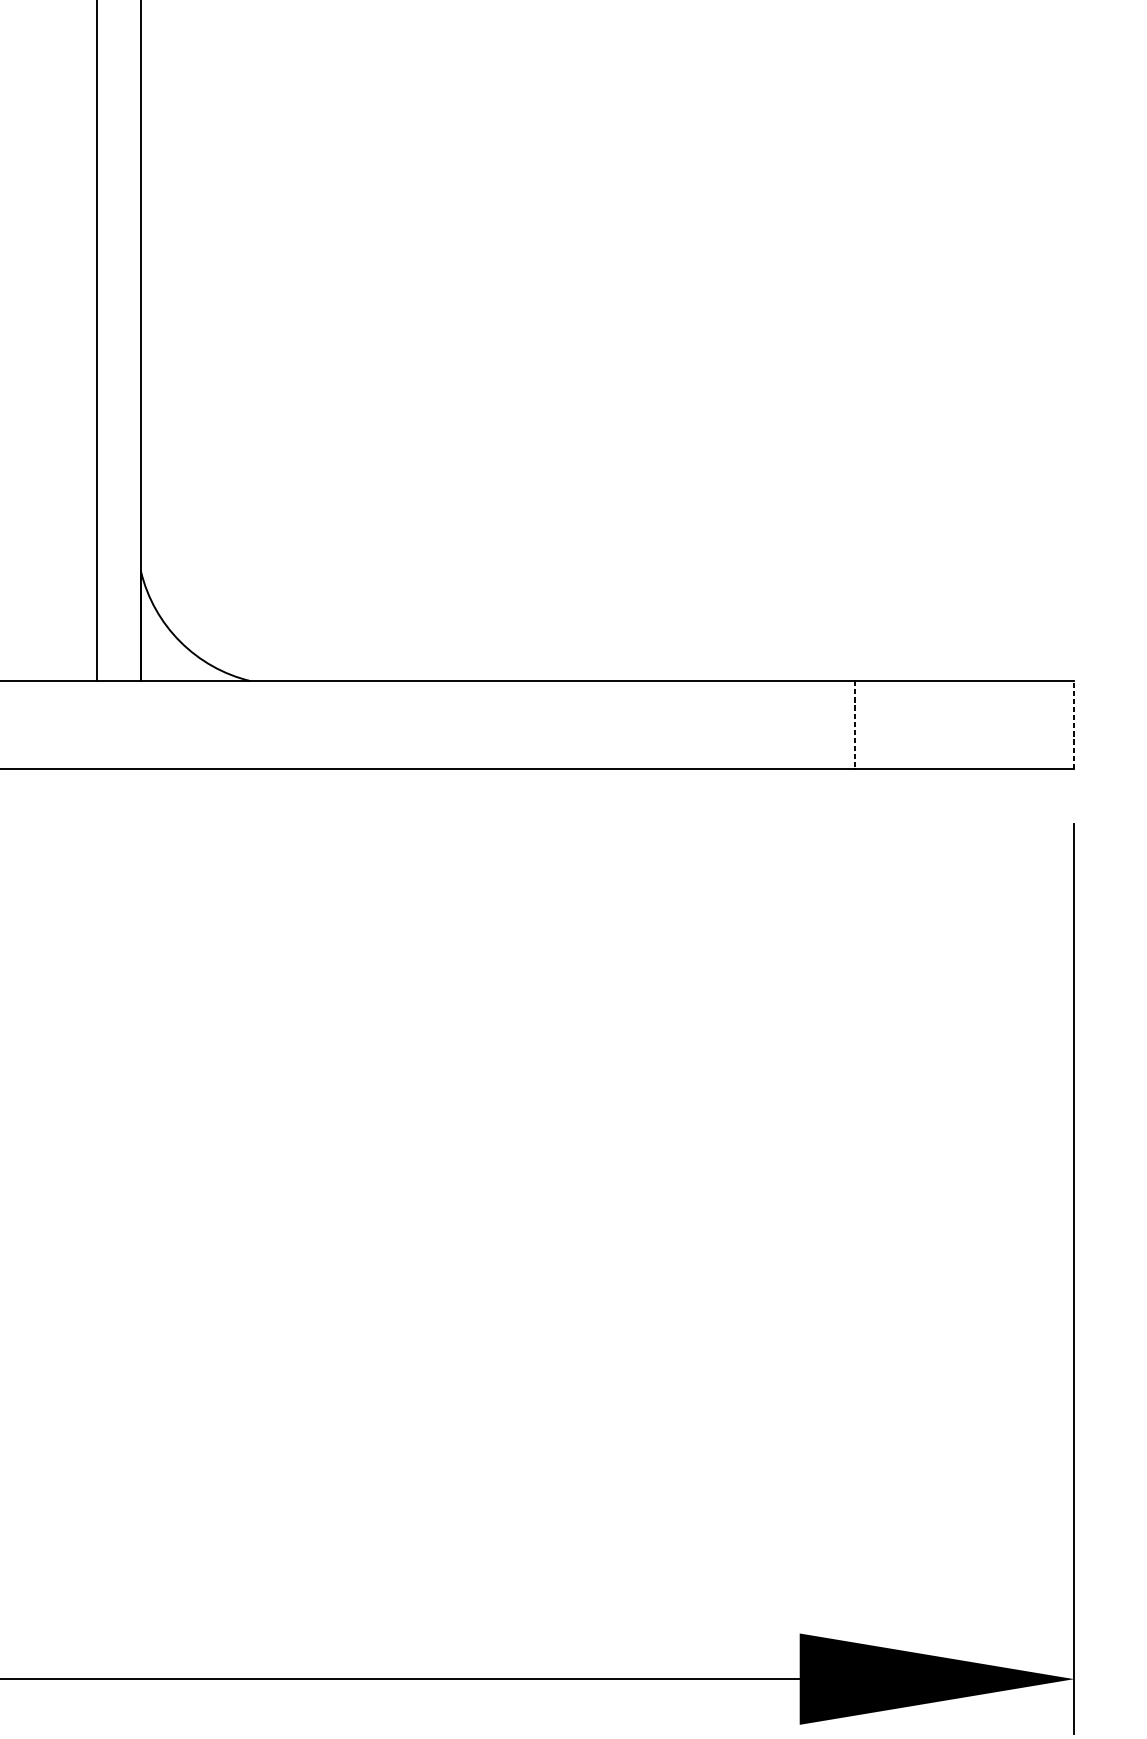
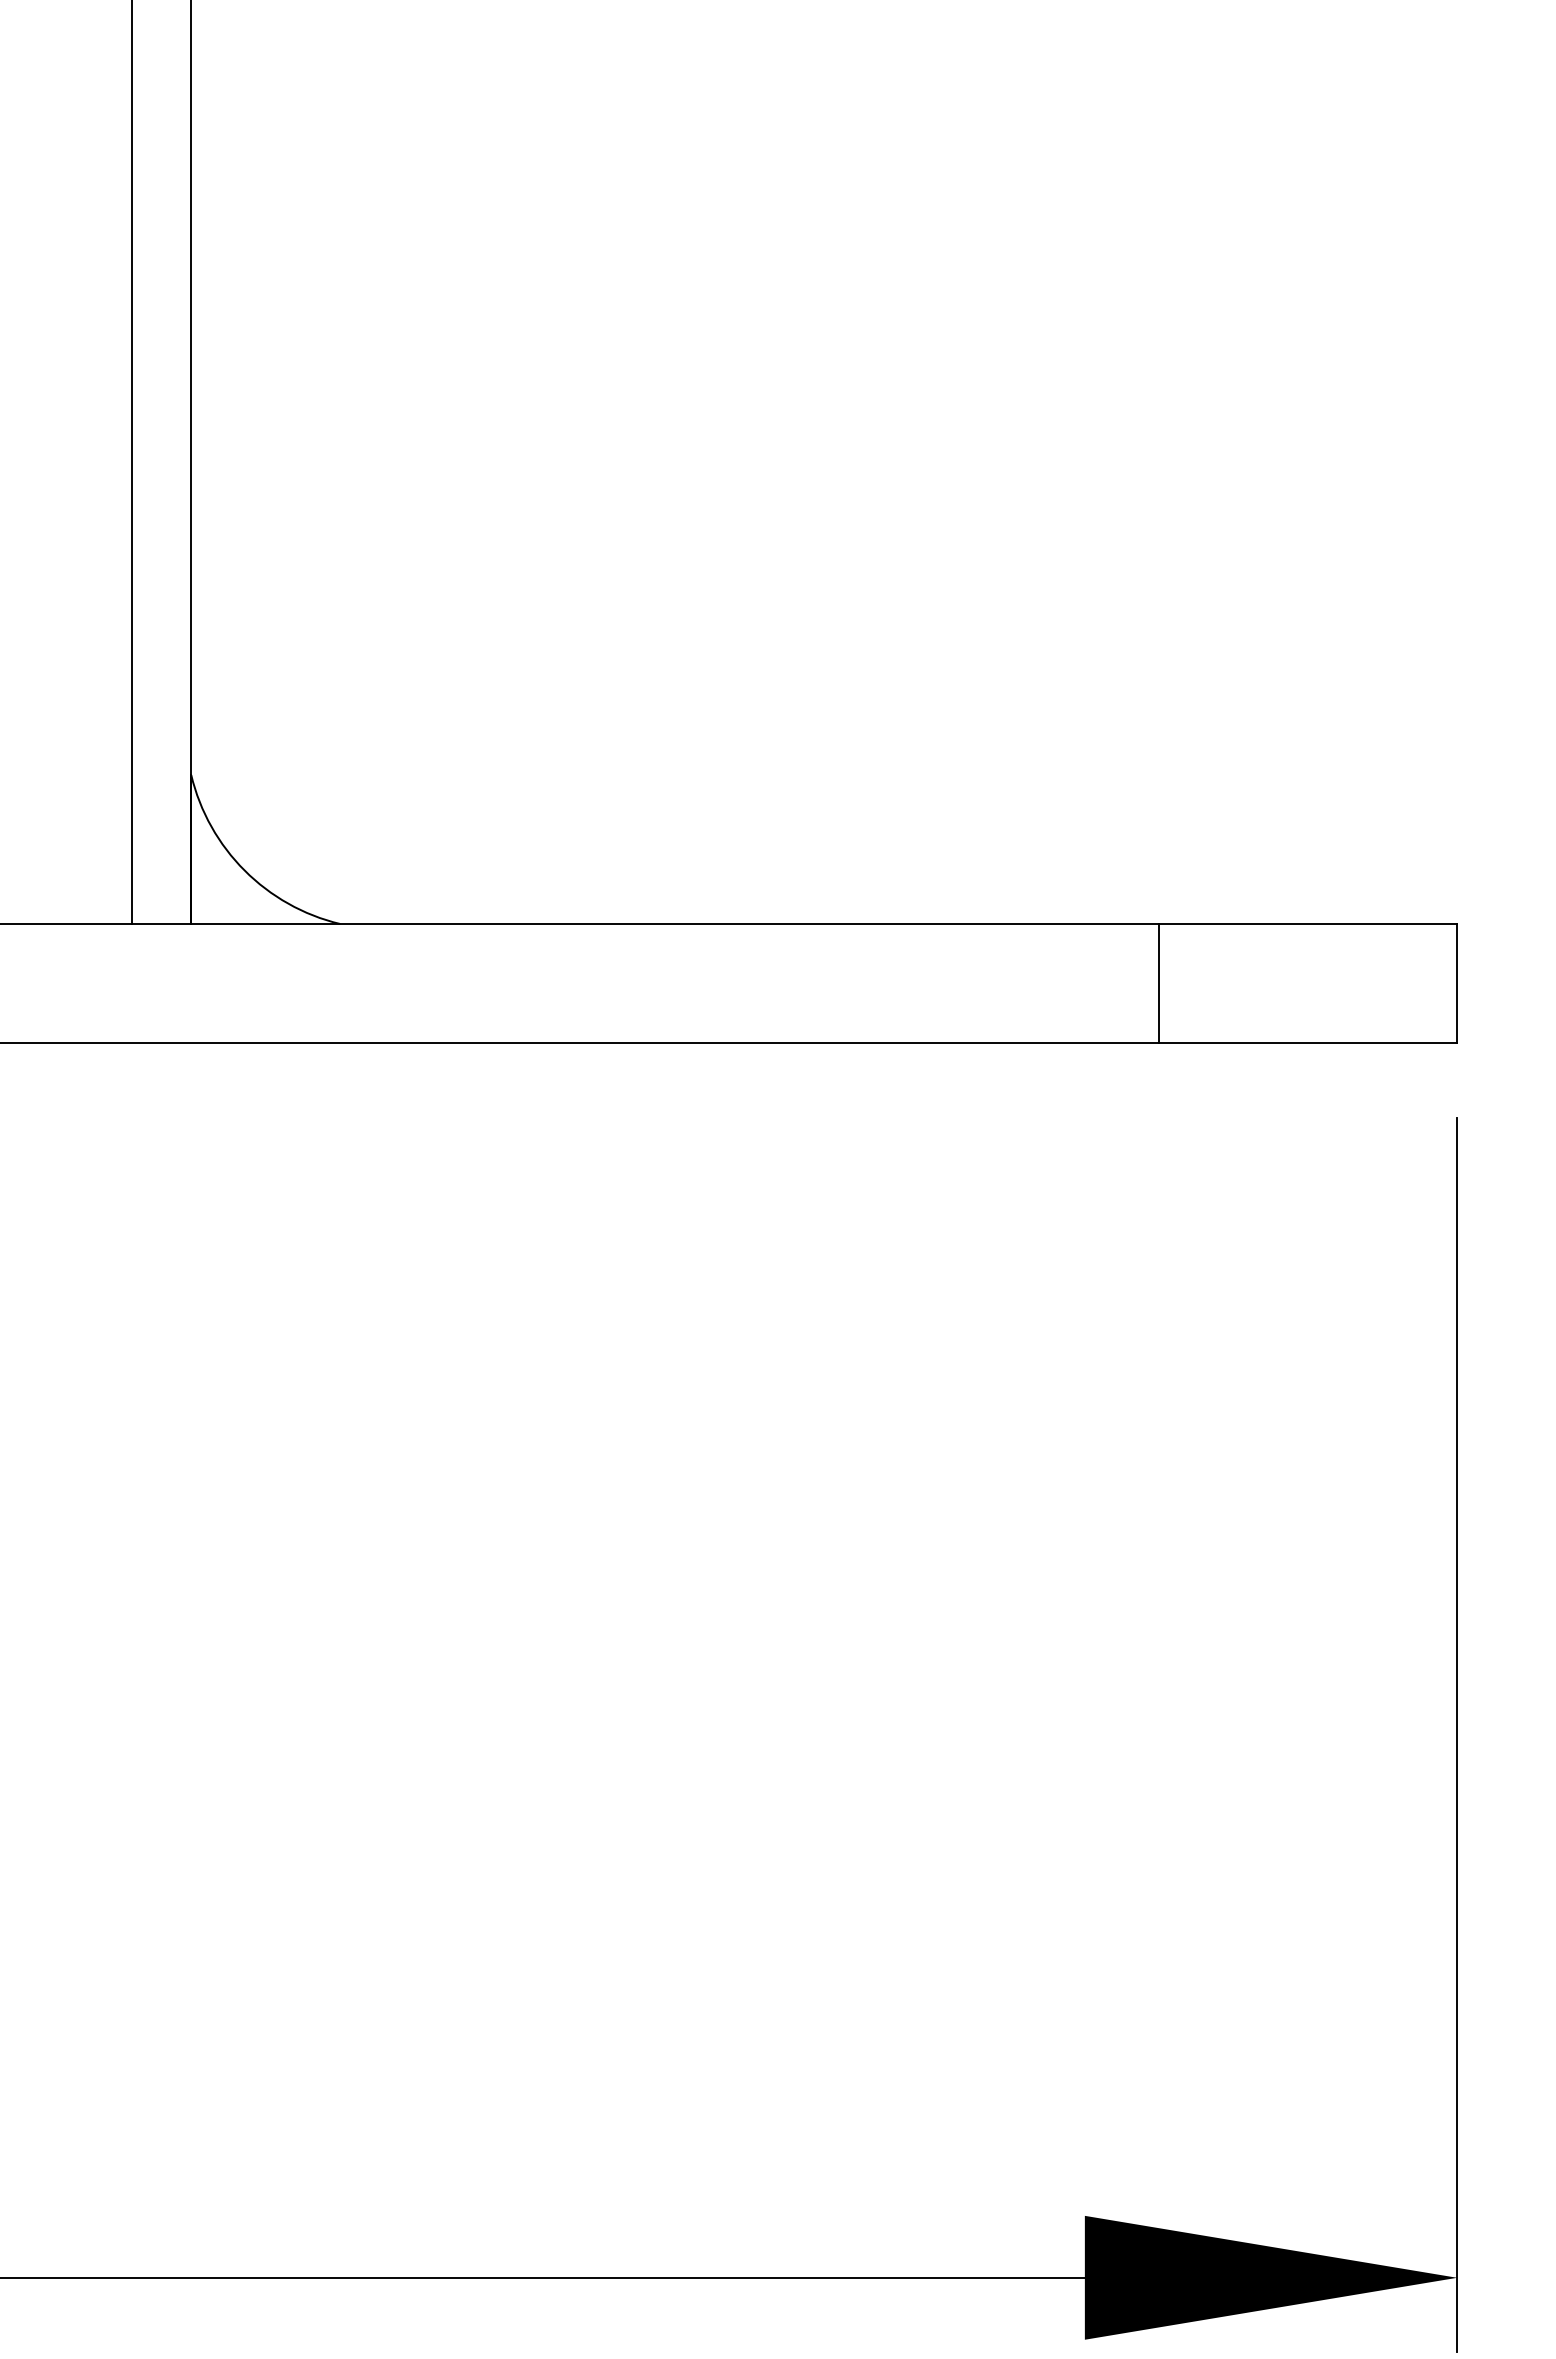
line: (854, 725) -> (1159, 983), dashed -> solid
line: (1074, 725) -> (1457, 983), dashed -> solid

